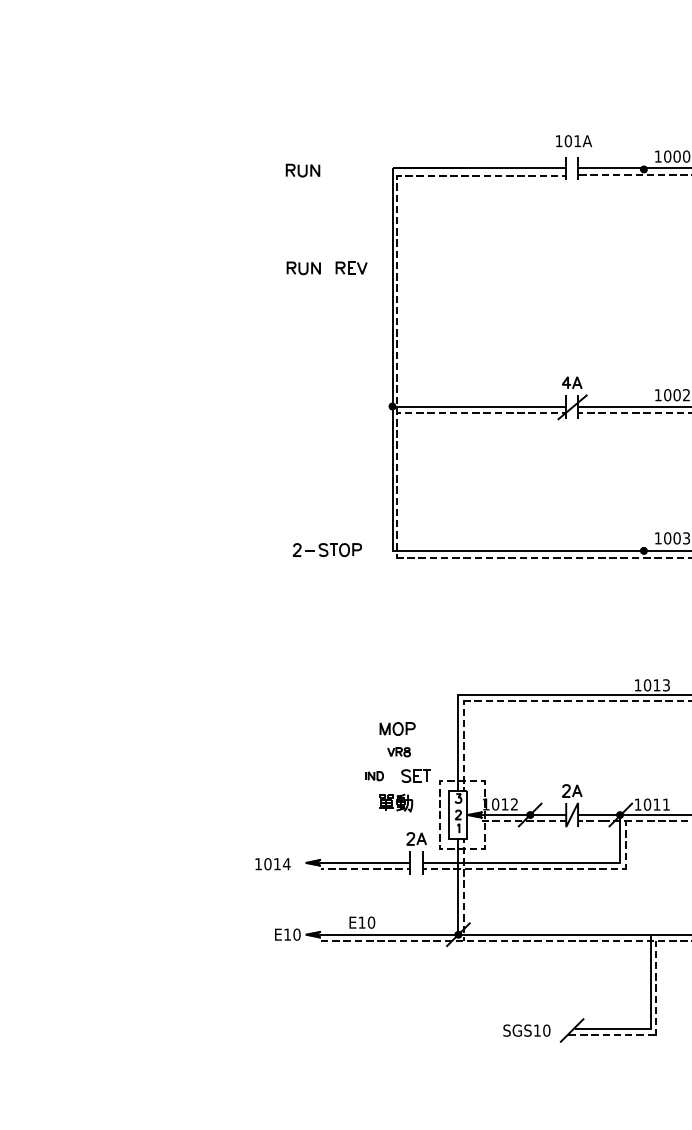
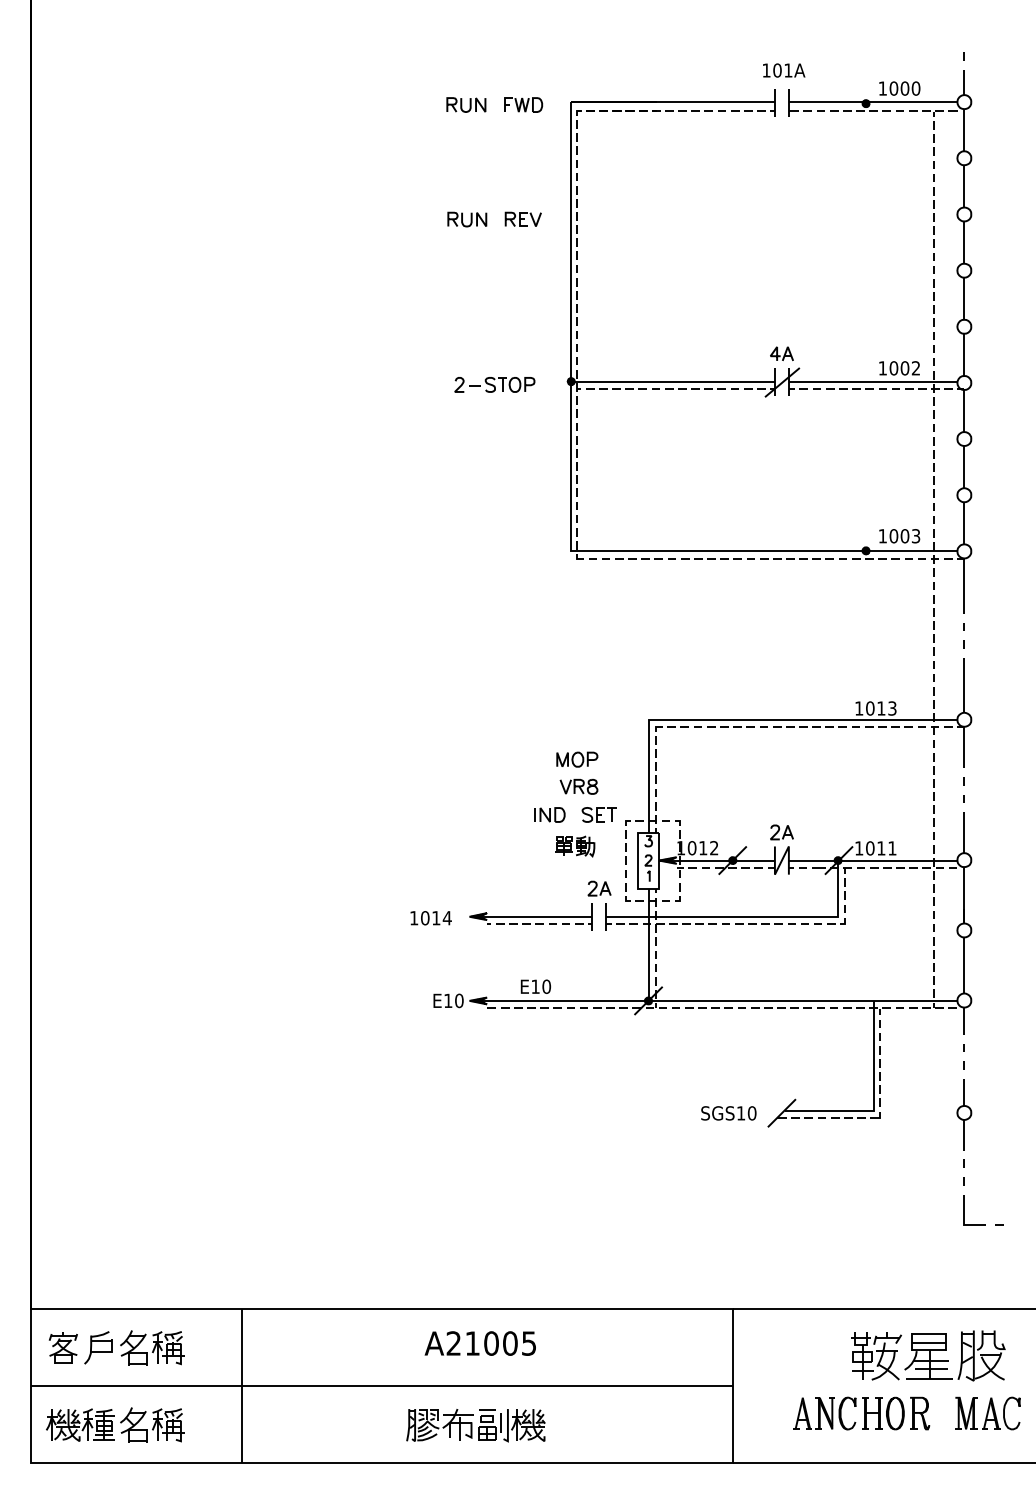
part: (351, 170) -> (523, 104), added
part: (327, 549) -> (494, 384), moved
part: (398, 751) -> (578, 786), size x1.43
part: (373, 775) -> (549, 814), size x1.43

